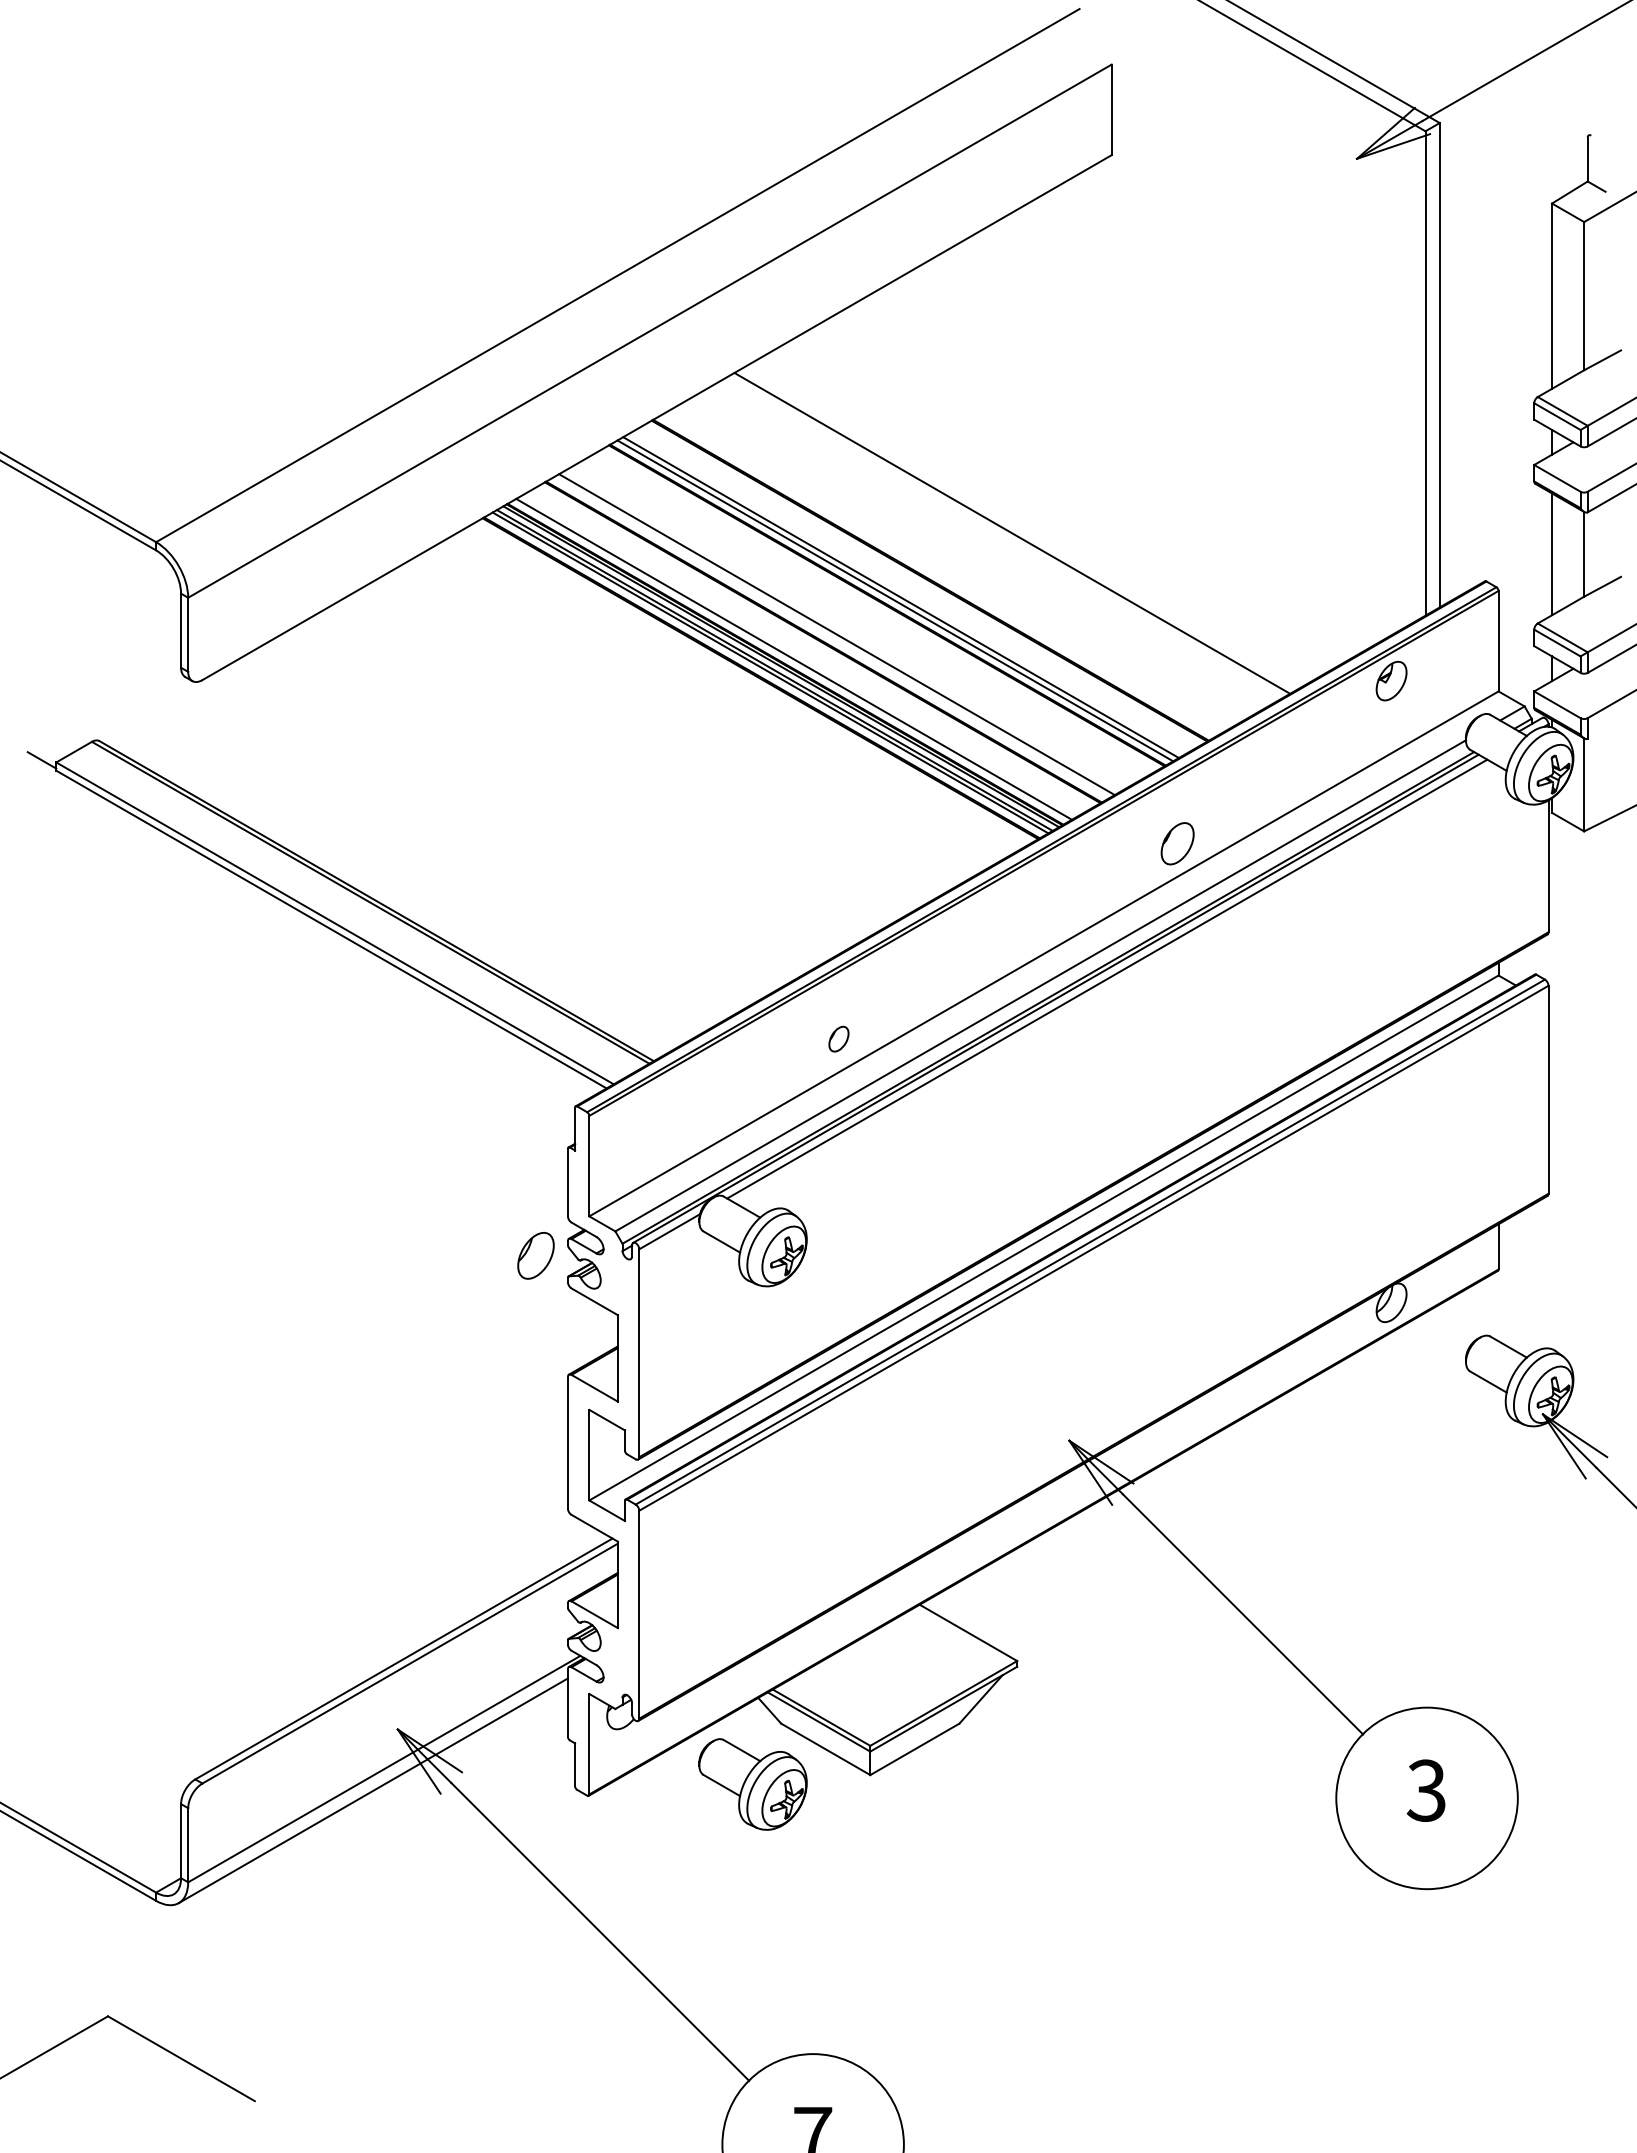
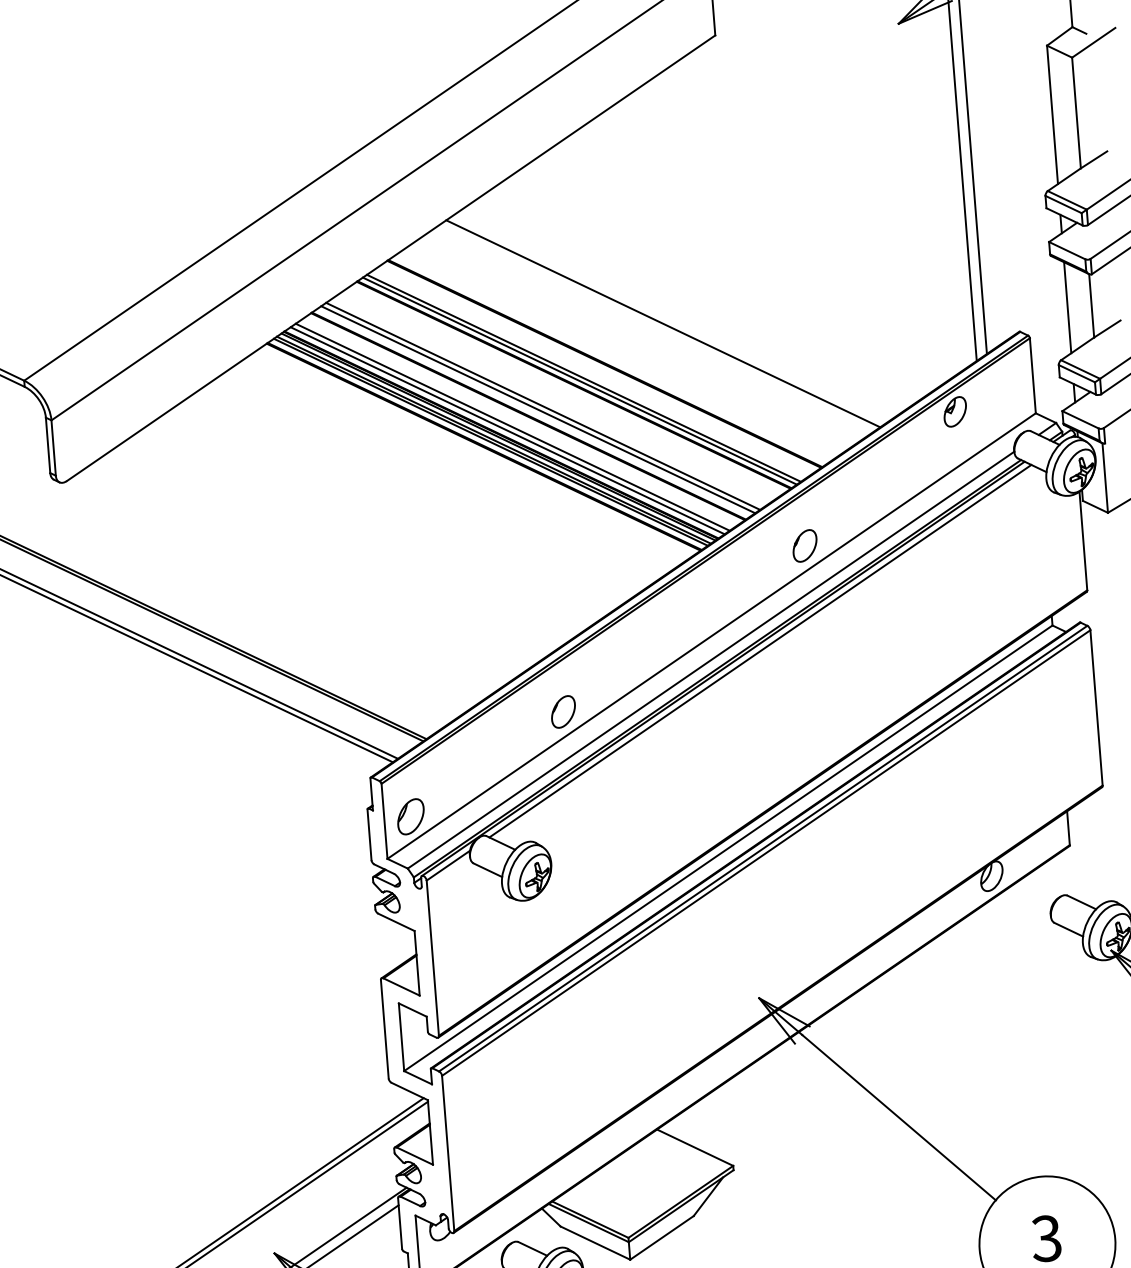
line: (843, 630) -> (542, 406), added
line: (801, 654) -> (512, 426), added
part: (838, 1038) -> (563, 711), size x1.67
part: (535, 1255) -> (410, 816), moved

